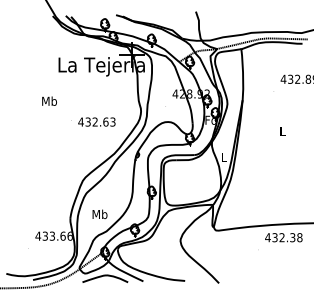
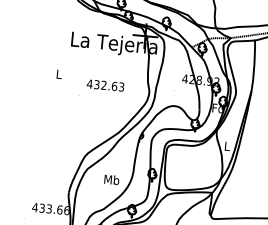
text: (49, 100) -> (59, 73), Mb -> L
text: (96, 121) -> (105, 84), moved
text: (99, 213) -> (111, 178), moved

